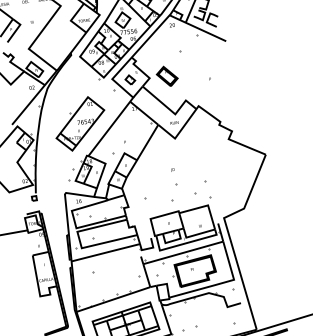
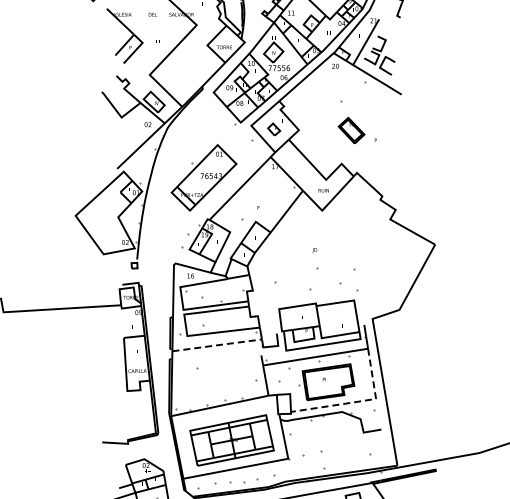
part: (167, 75) -> (351, 129), moved
line: (106, 252) -> (218, 345), solid -> dashed
line: (220, 283) -> (358, 401), solid -> dashed

